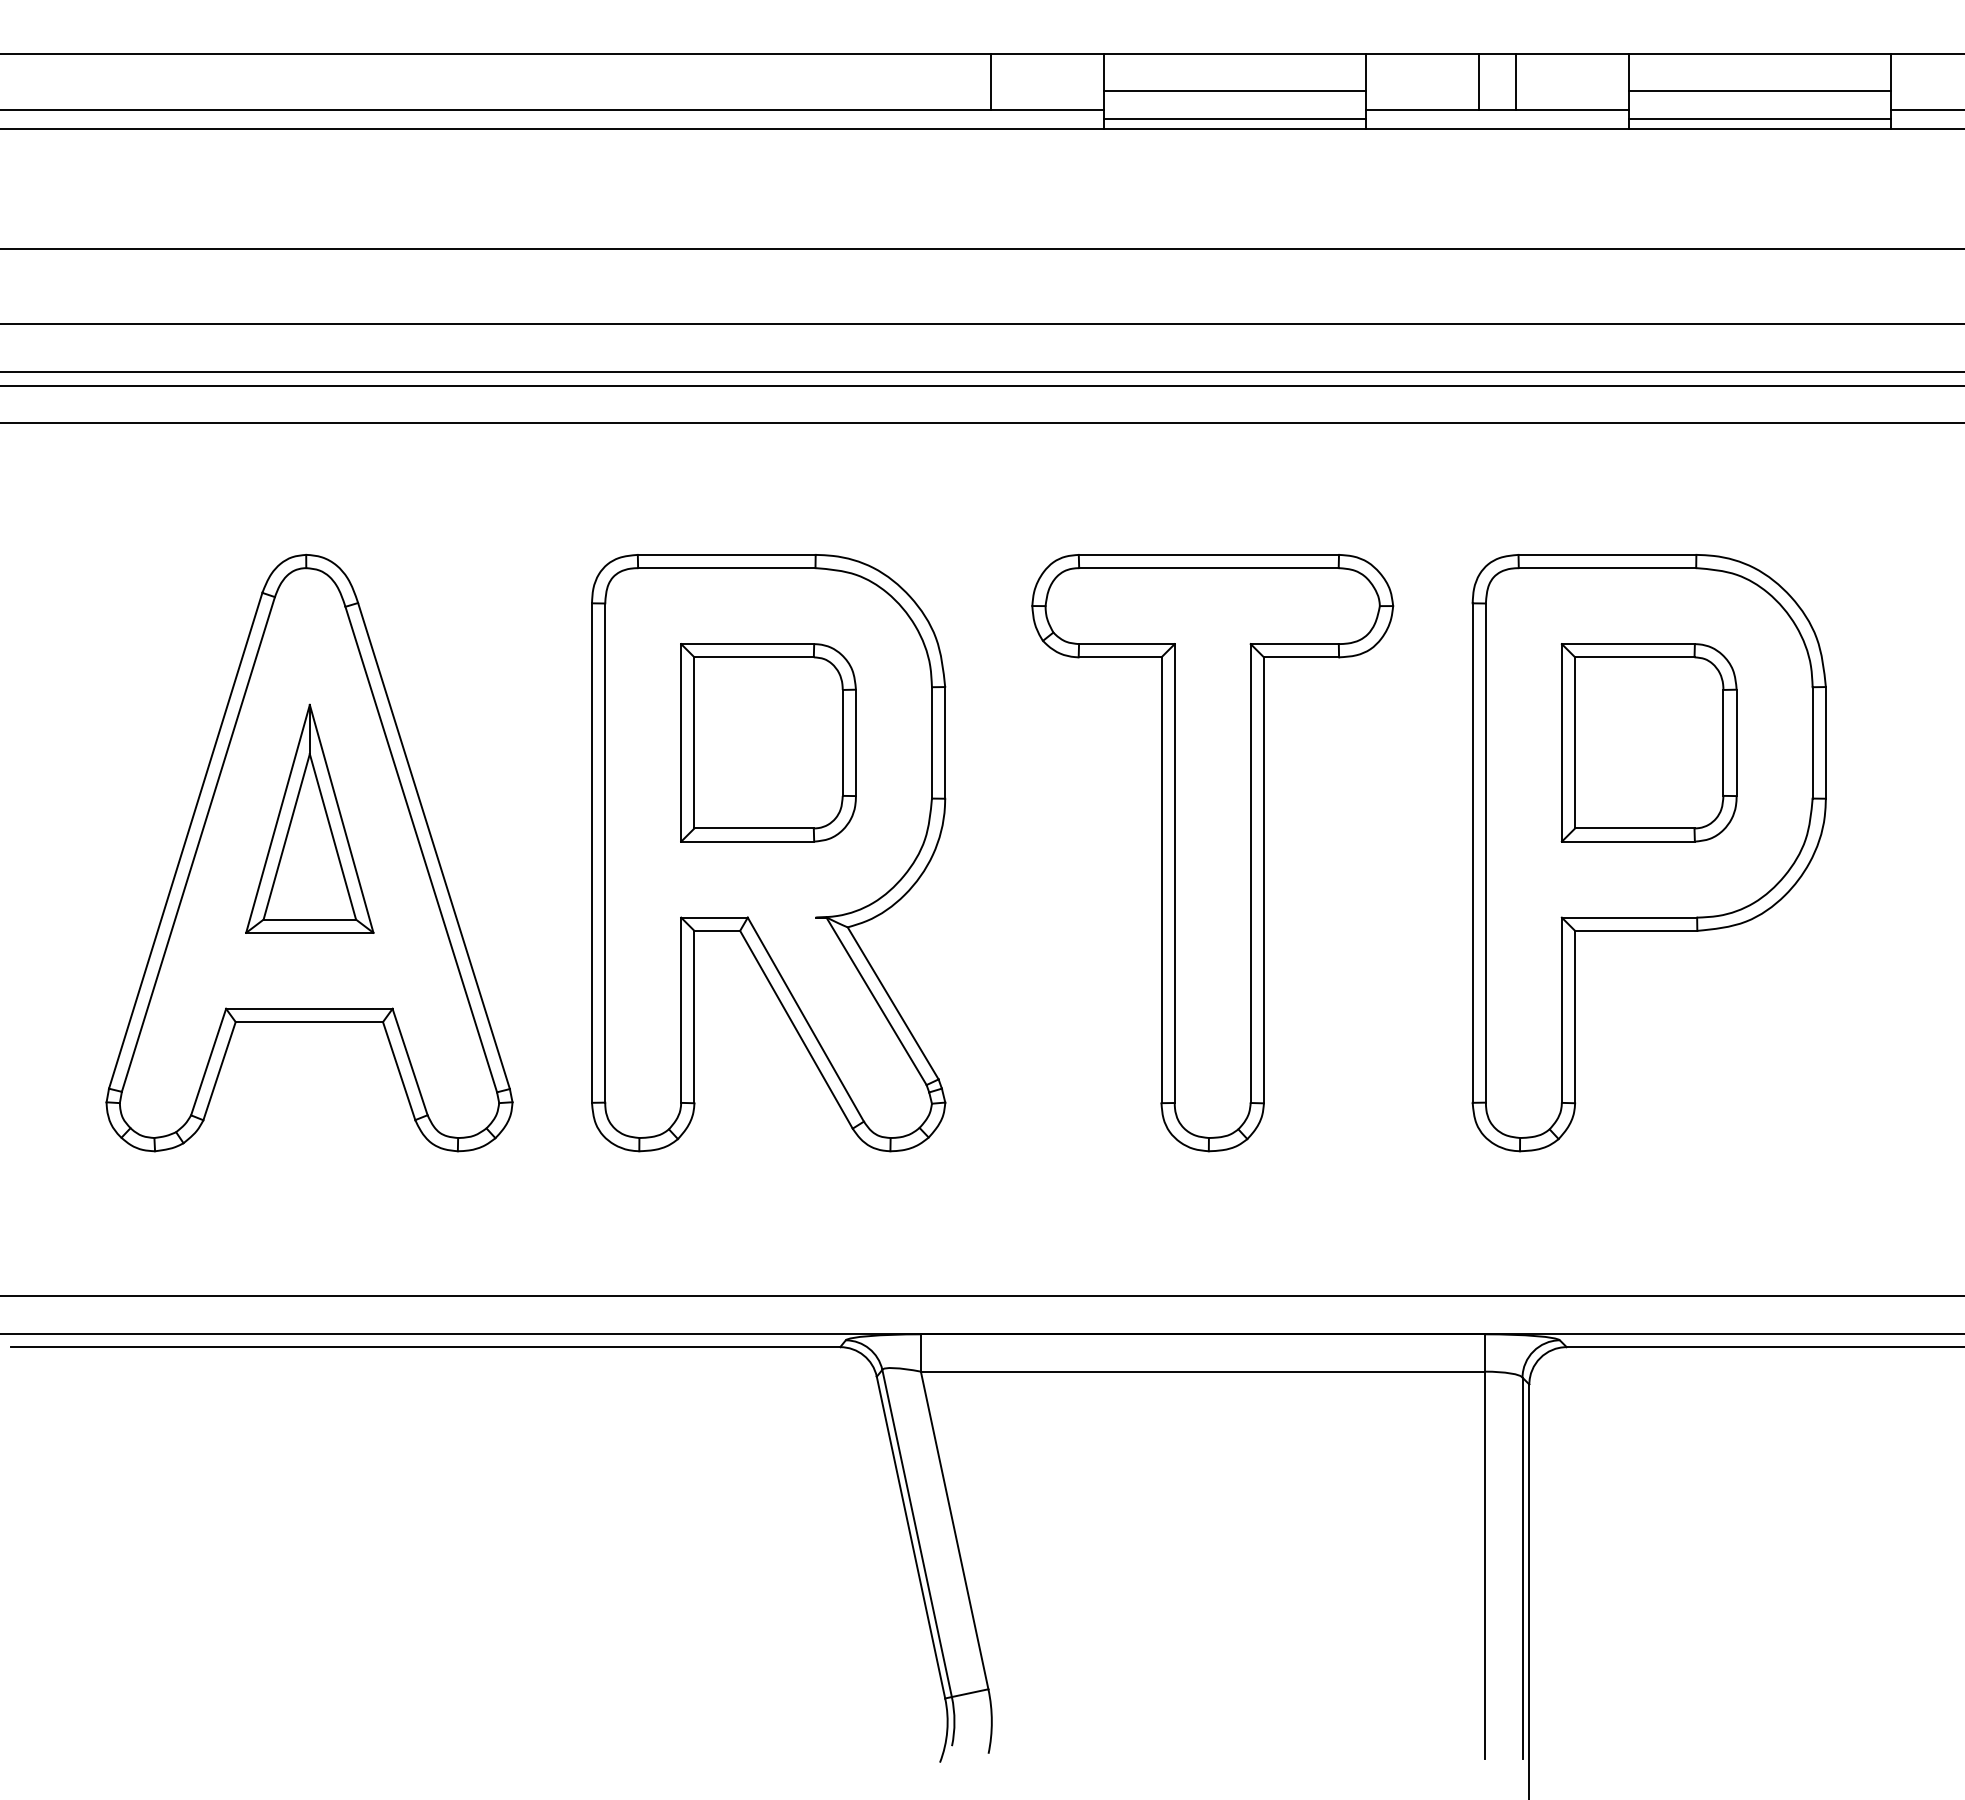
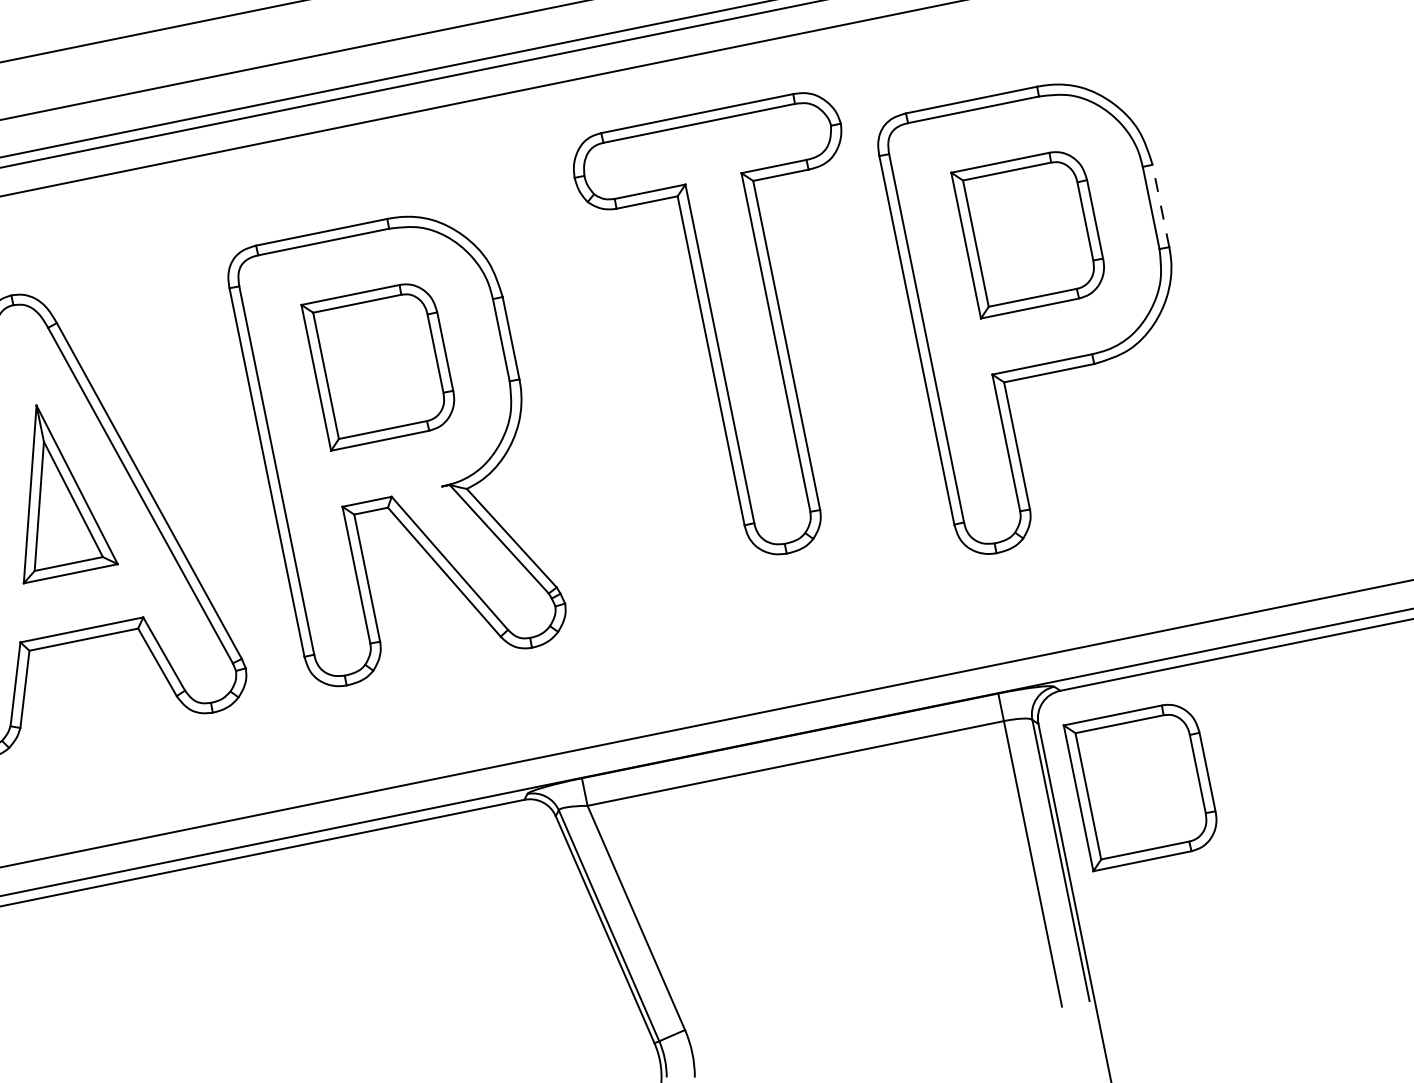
line: (1825, 742) -> (1160, 205), solid -> dashed
part: (1212, 853) -> (744, 333), moved
part: (1648, 1491) -> (1142, 785), added

